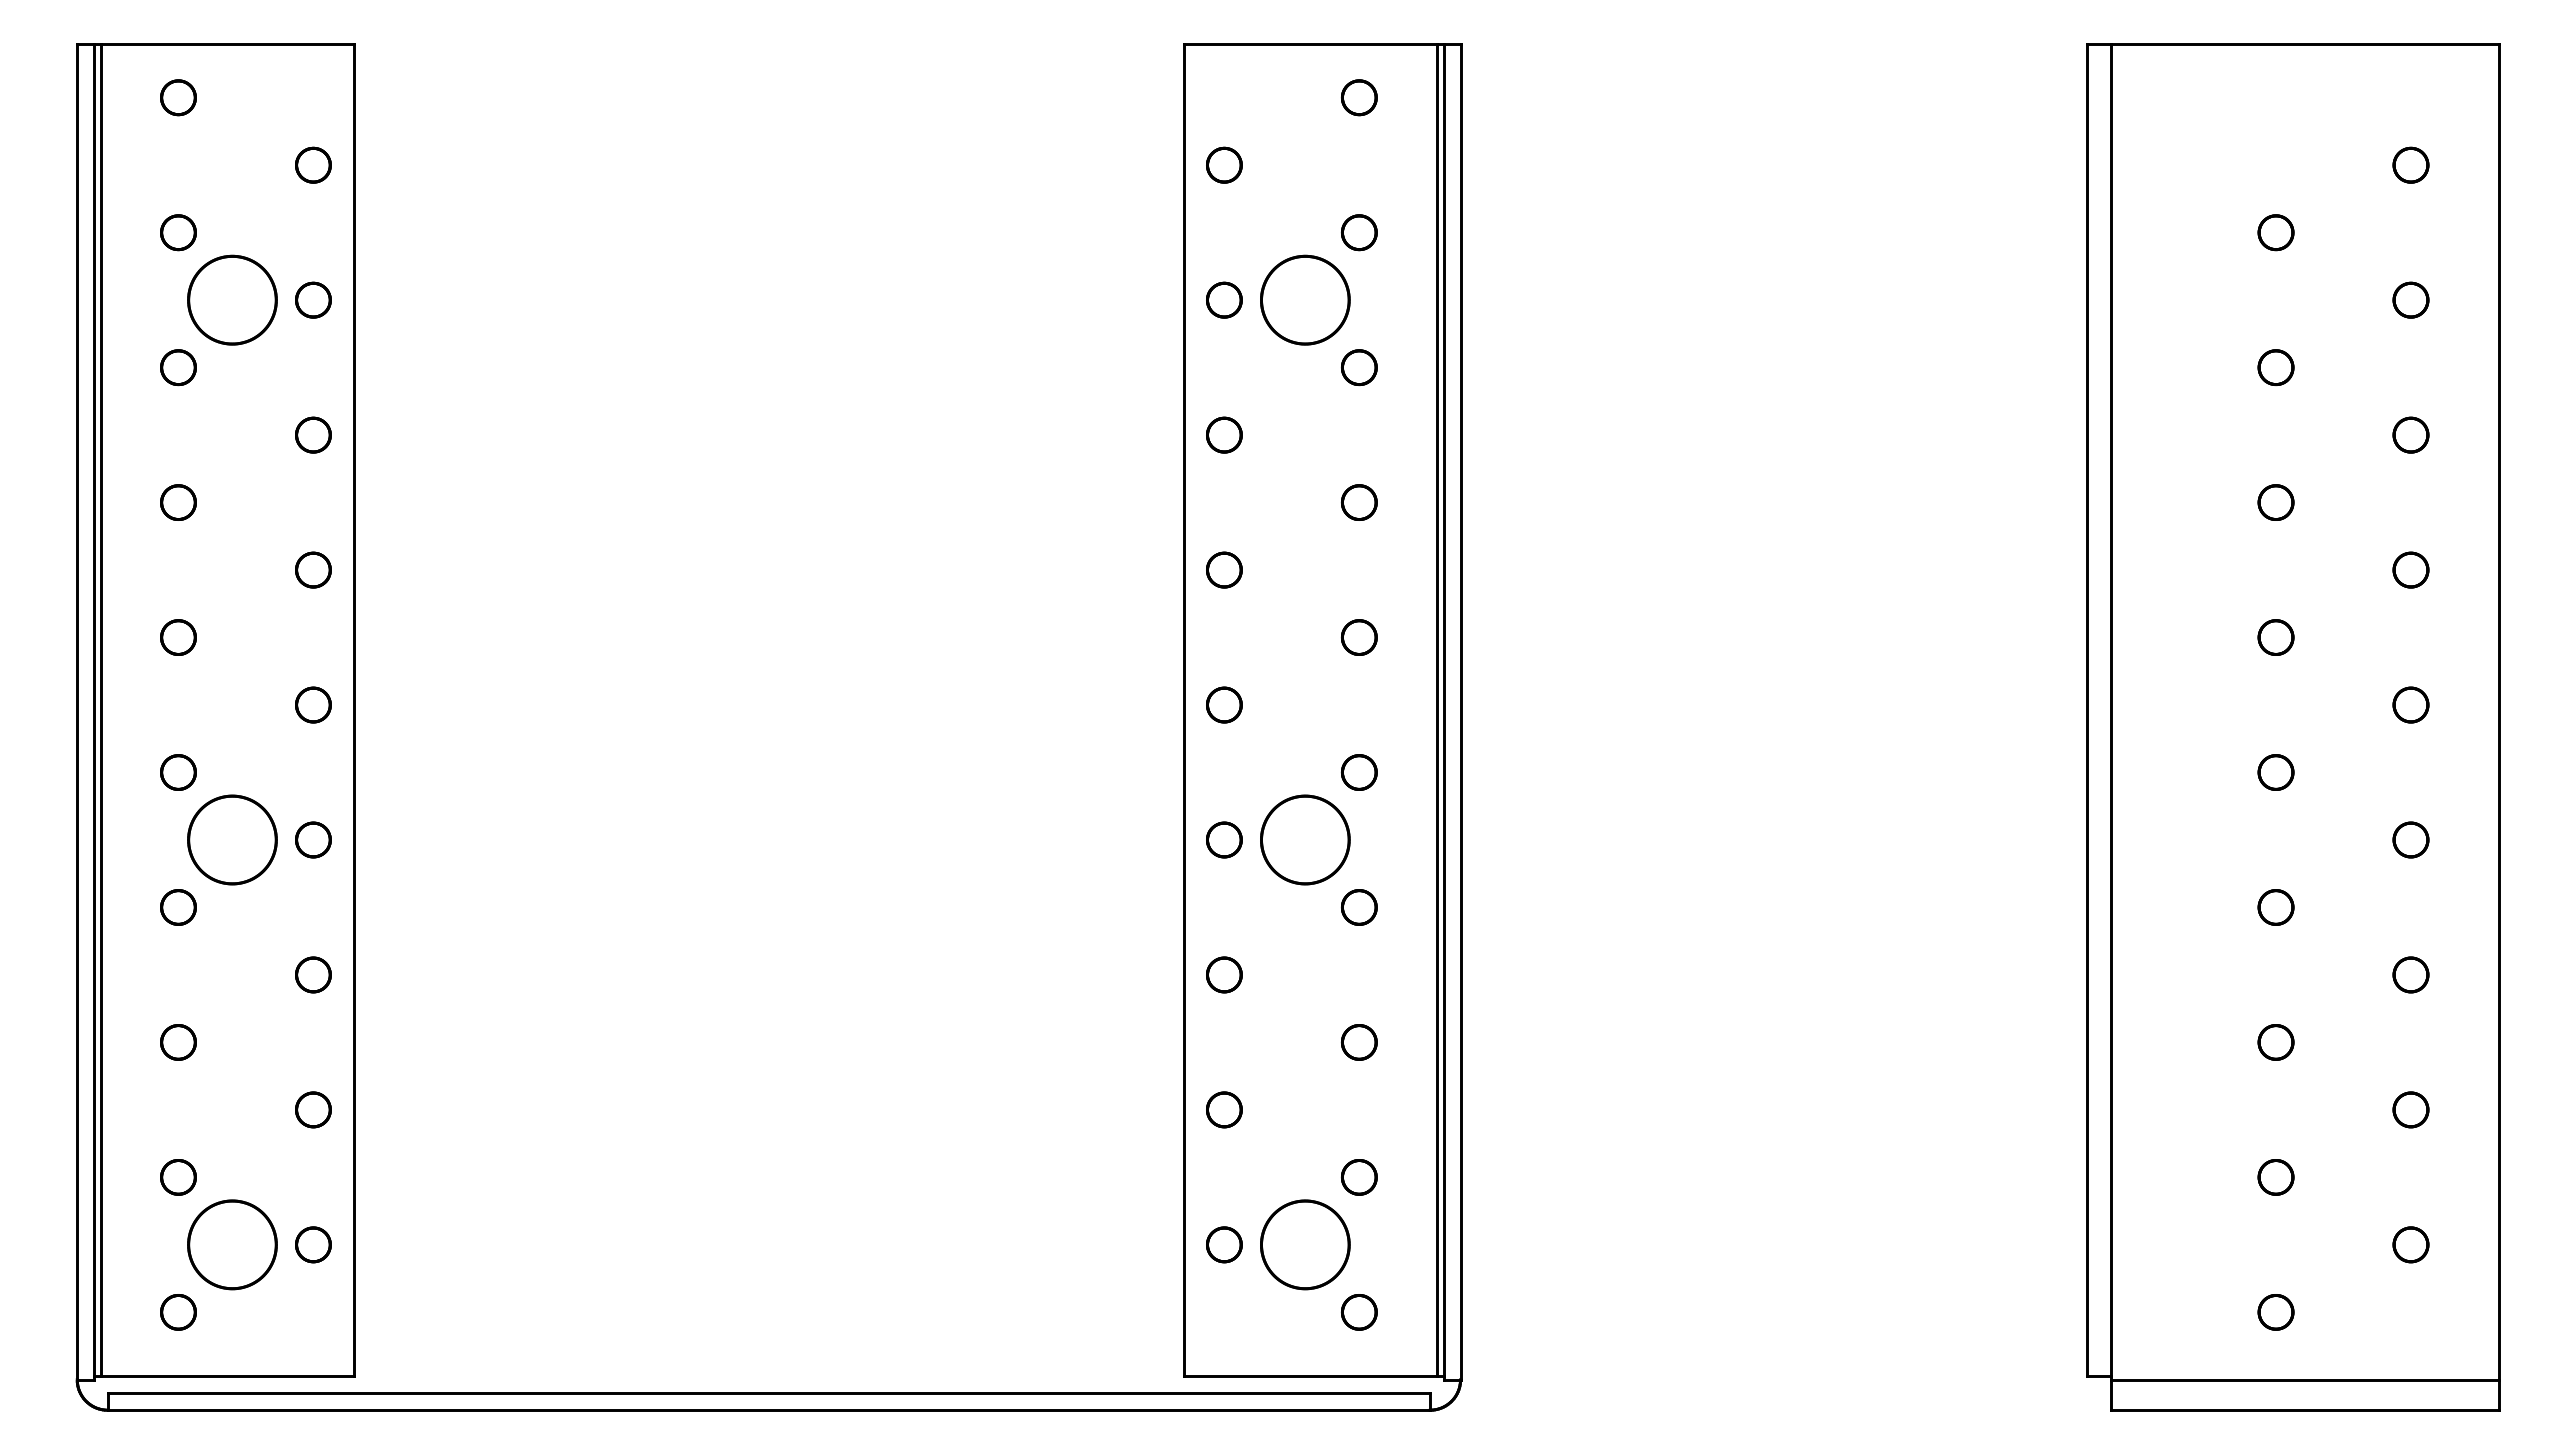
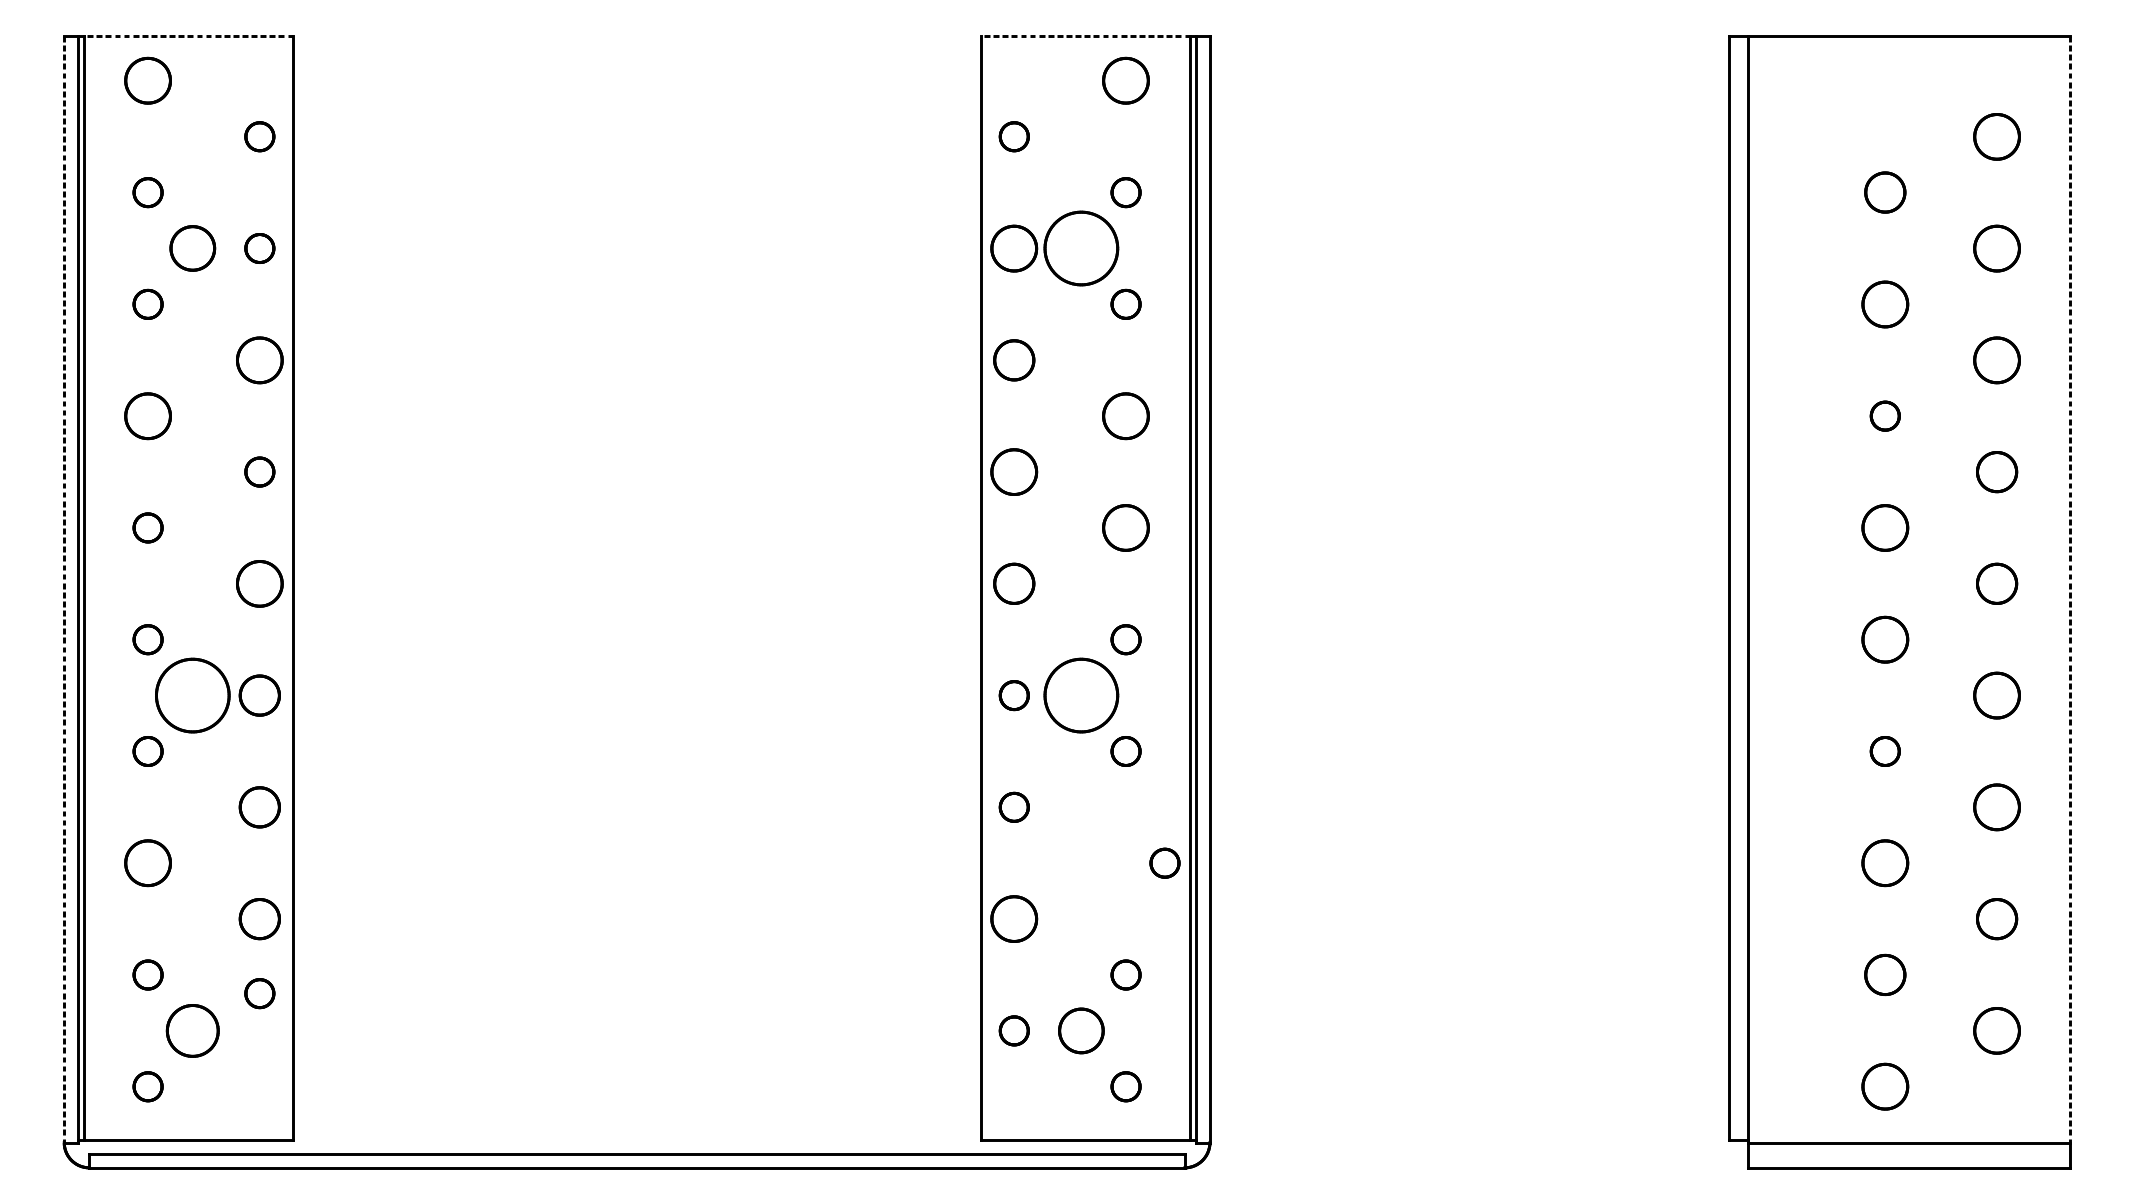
line: (227, 43) -> (188, 35), solid -> dashed
line: (1310, 43) -> (1085, 35), solid -> dashed
part: (178, 97) -> (148, 80), size x1.6
part: (1359, 97) -> (1126, 80), size x1.6
part: (2410, 164) -> (1996, 136), size x1.6
part: (2275, 232) -> (1884, 192), size x1.4
part: (232, 299) -> (192, 247), size x0.6
part: (1224, 299) -> (1014, 247), size x1.6
part: (2410, 299) -> (1996, 247), size x1.6
part: (2275, 367) -> (1884, 304), size x1.6
part: (313, 434) -> (259, 359), size x1.6
part: (1224, 434) -> (1014, 359), size x1.4
part: (2410, 434) -> (1996, 359), size x1.6
part: (178, 502) -> (148, 416), size x1.6
part: (1359, 502) -> (1126, 416), size x1.6
part: (1224, 569) -> (1014, 471), size x1.6
part: (2410, 569) -> (1996, 471), size x1.4
part: (1359, 637) -> (1126, 527), size x1.6
part: (2275, 637) -> (1884, 527), size x1.6
part: (313, 704) -> (259, 583), size x1.6
part: (1224, 704) -> (1014, 583), size x1.4
part: (2410, 704) -> (1996, 583), size x1.4
line: (77, 712) -> (64, 589), solid -> dashed
line: (2498, 712) -> (2069, 589), solid -> dashed
part: (2275, 772) -> (1884, 639), size x1.6
part: (313, 839) -> (259, 695), size x1.4
part: (2410, 839) -> (1996, 695), size x1.6
part: (313, 974) -> (259, 806), size x1.4
part: (2410, 974) -> (1996, 806), size x1.6
part: (178, 1042) -> (148, 863), size x1.6
part: (1359, 1042) -> (1165, 863), moved
part: (2275, 1042) -> (1884, 863), size x1.6
part: (313, 1109) -> (259, 918), size x1.4
part: (1224, 1109) -> (1014, 918), size x1.6
part: (2410, 1109) -> (1996, 918), size x1.4
part: (2275, 1177) -> (1884, 975), size x1.4
part: (232, 1244) -> (192, 1030), size x0.7
part: (313, 1244) -> (259, 993), moved
part: (1305, 1244) -> (1081, 1030), size x0.6
part: (2410, 1244) -> (1996, 1030), size x1.6
part: (2275, 1312) -> (1884, 1086), size x1.6

